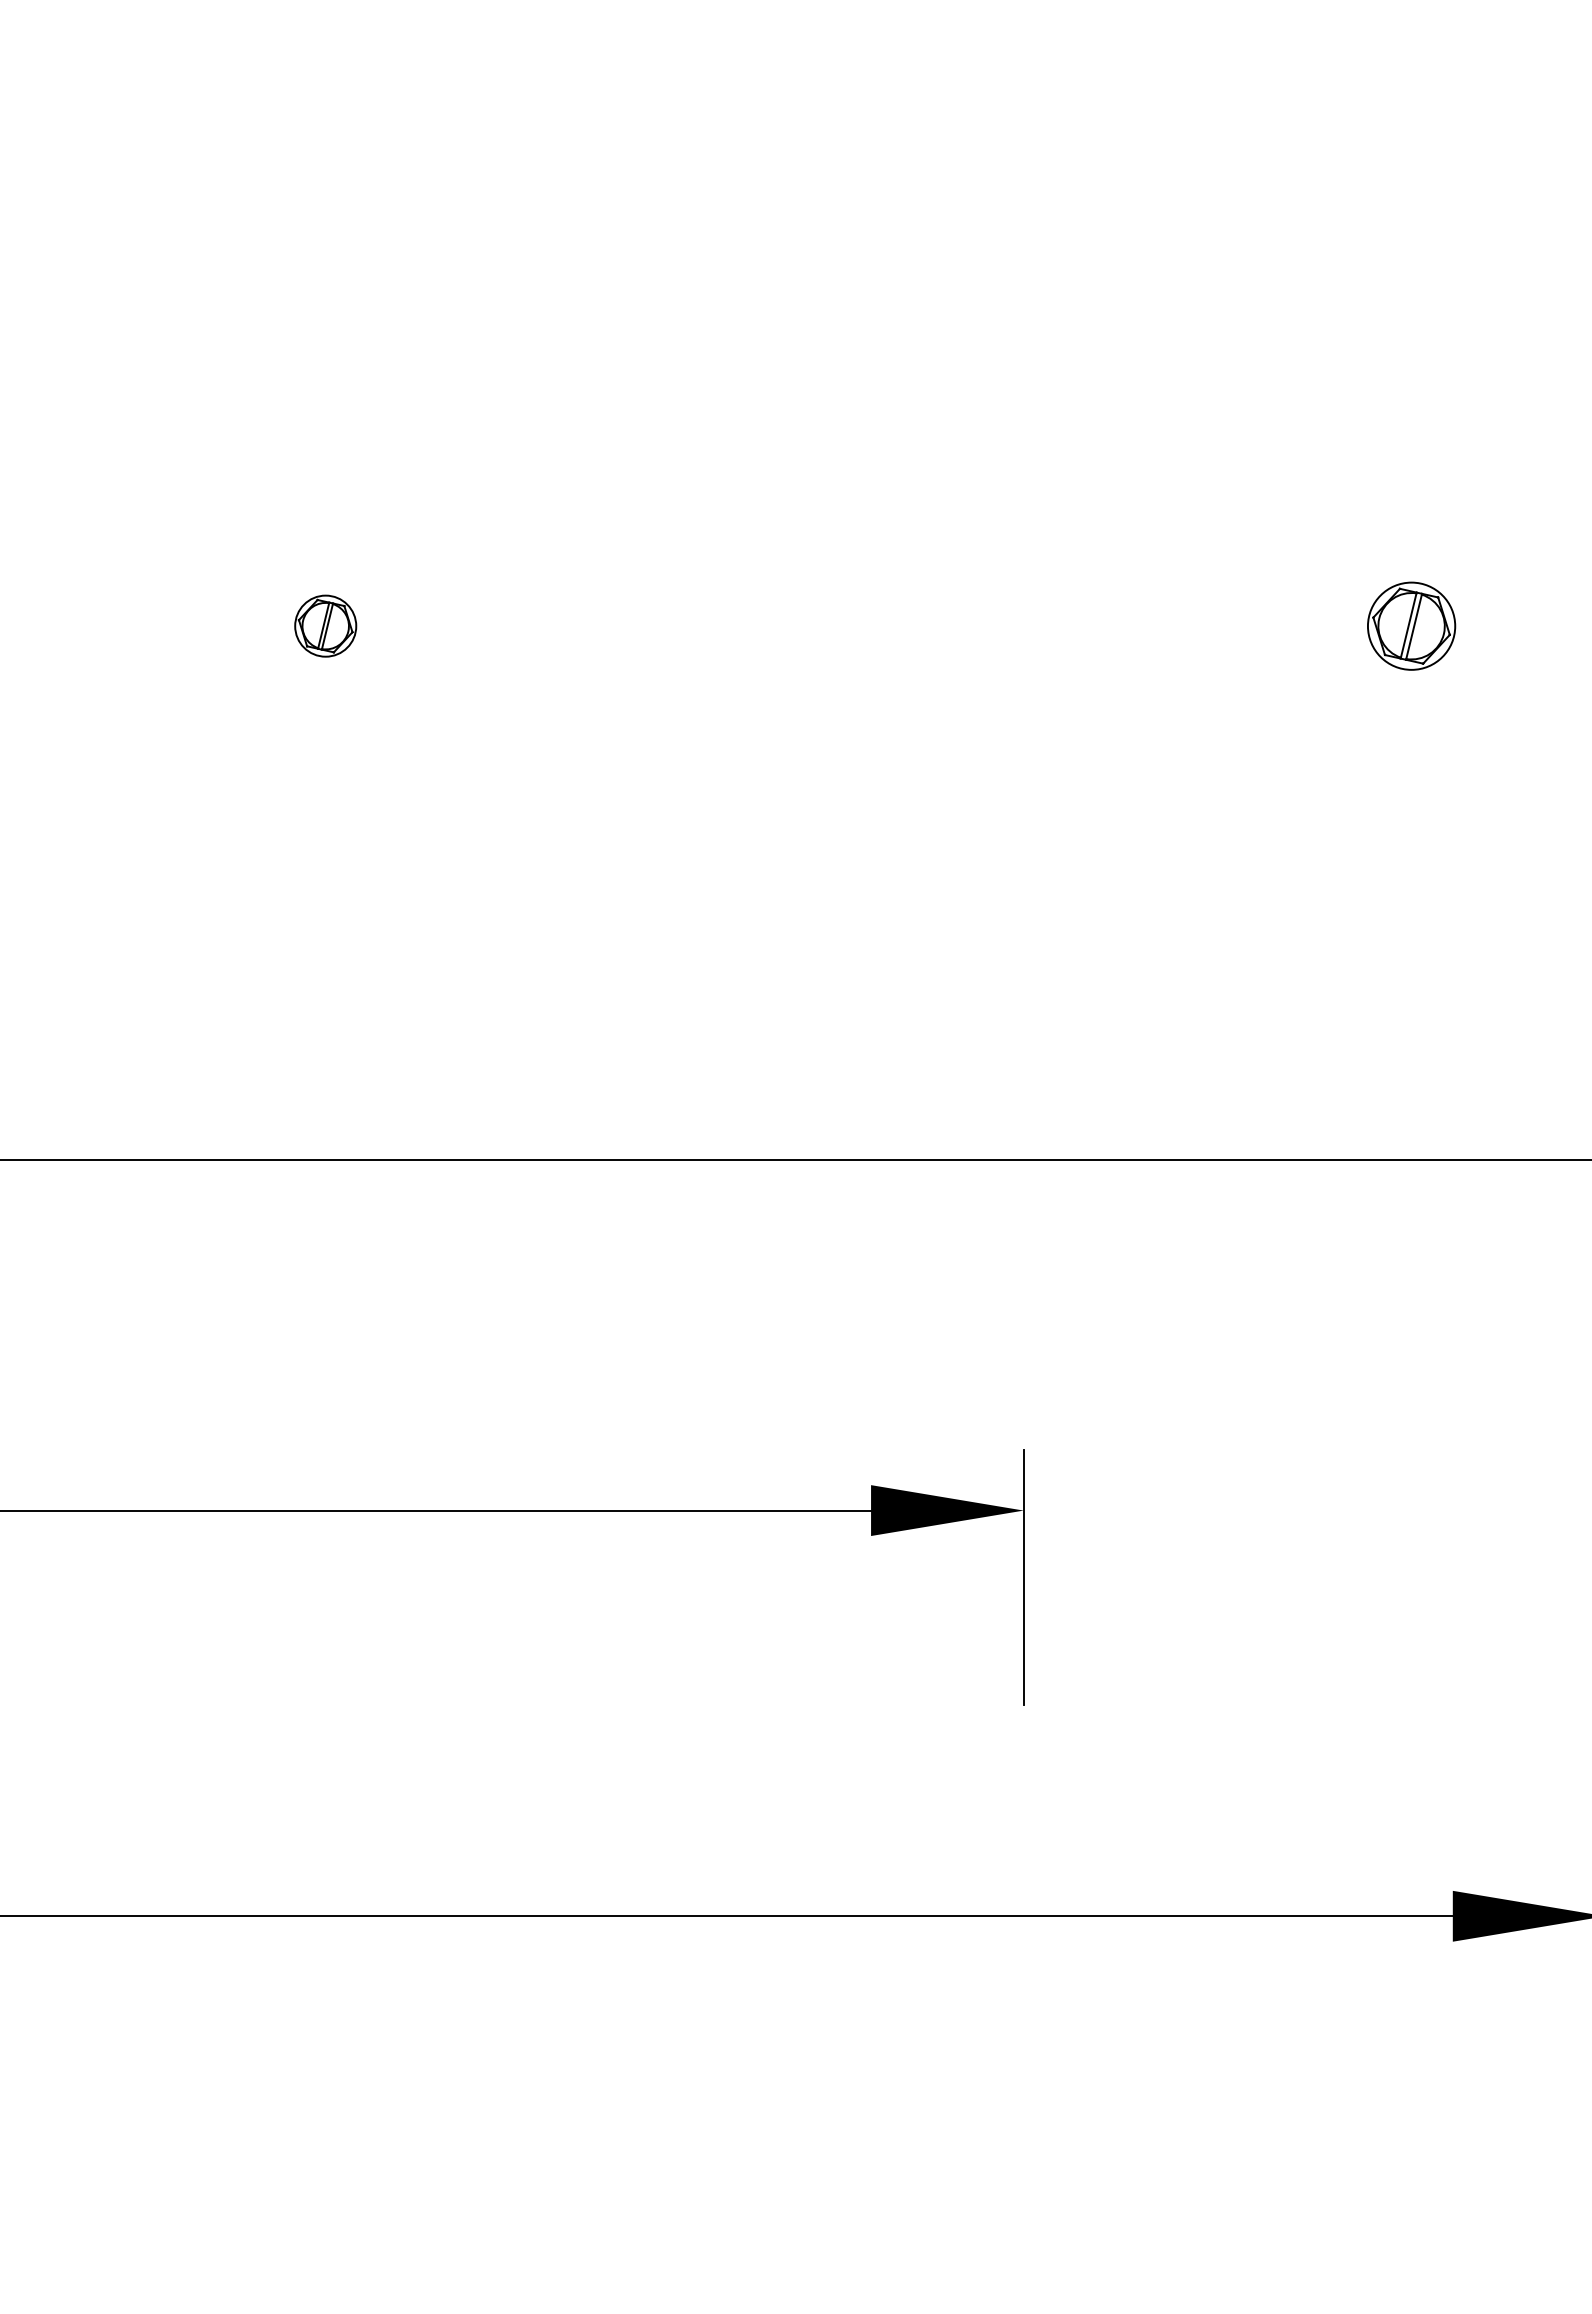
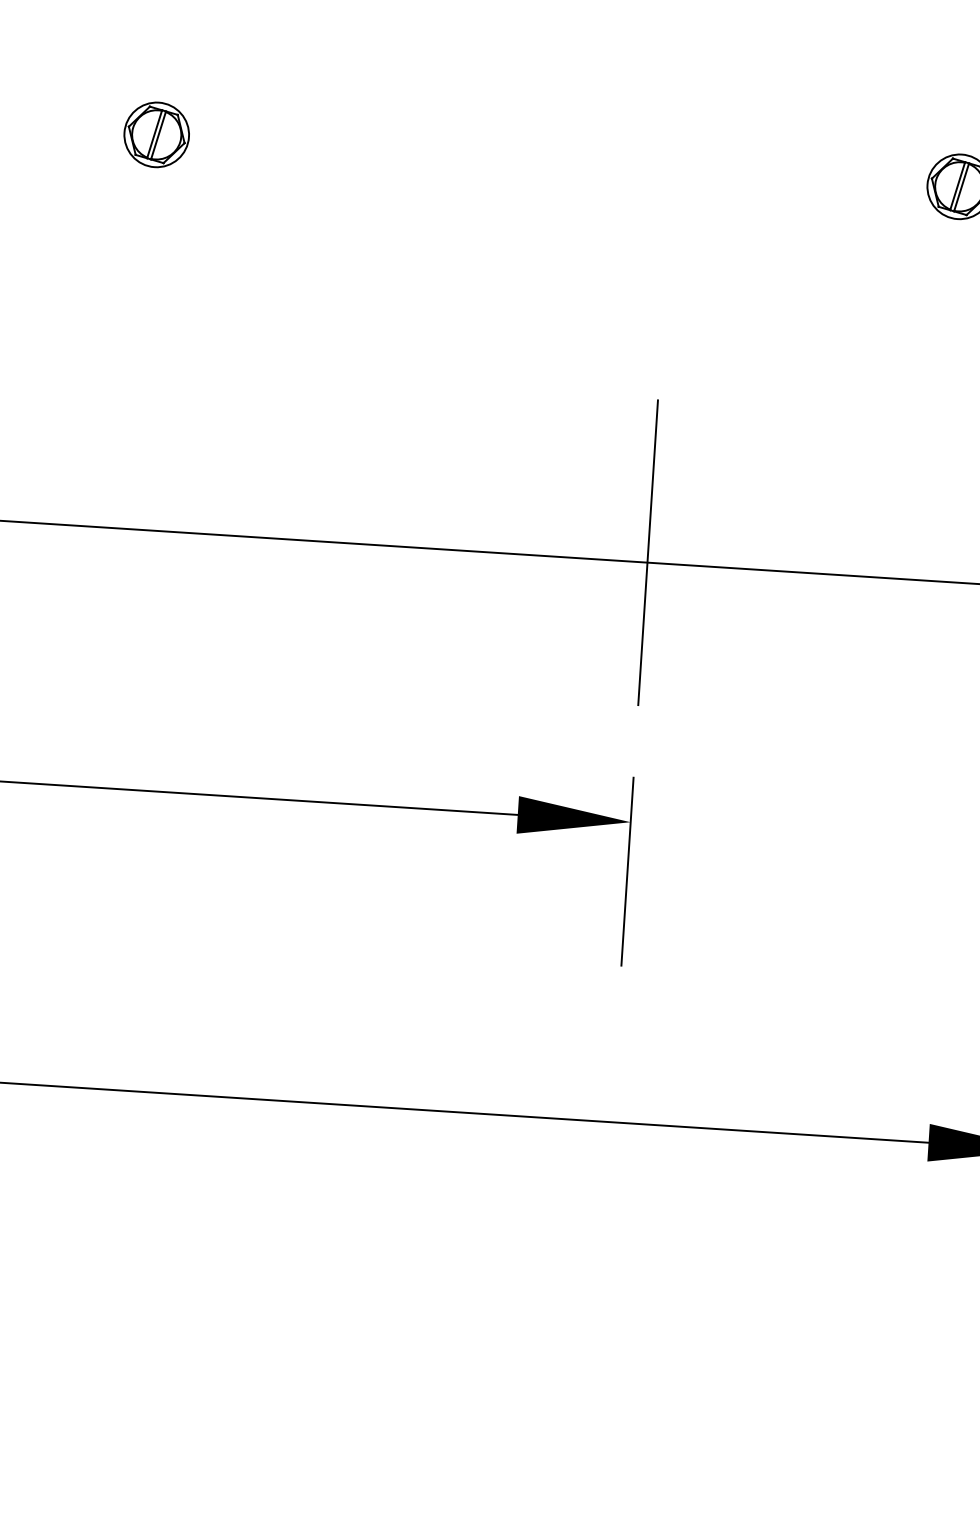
part: (325, 625) -> (156, 134), size x1.43
line: (1023, 1145) -> (647, 552), added

